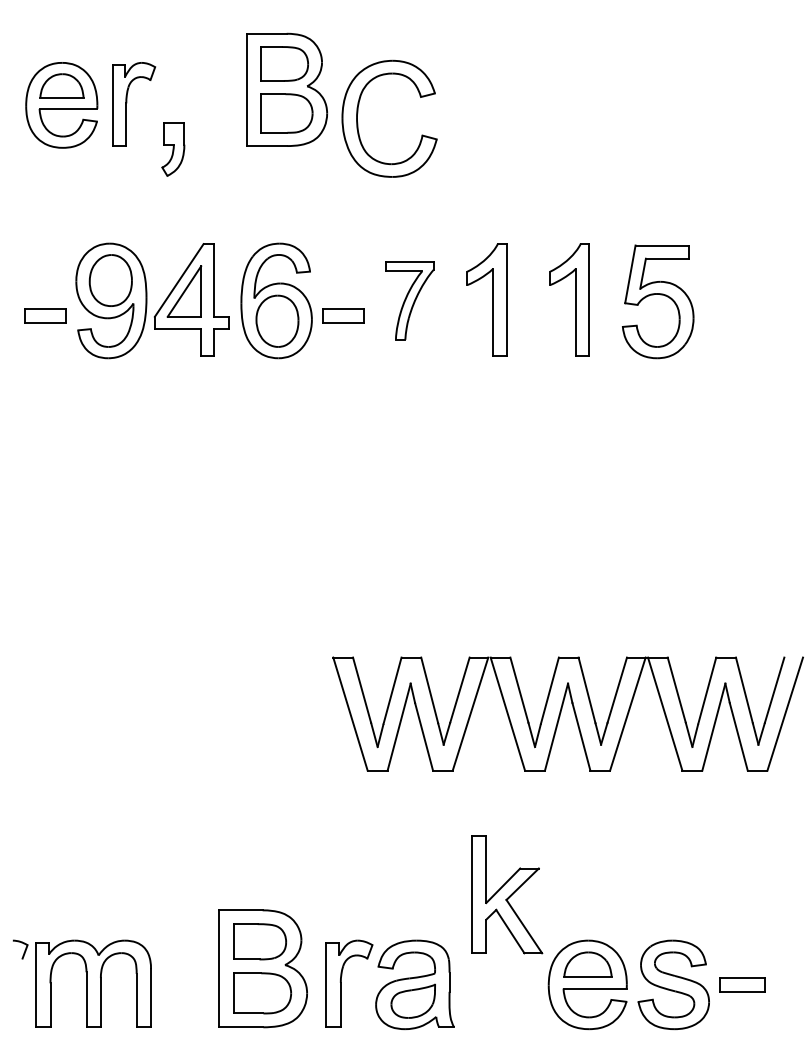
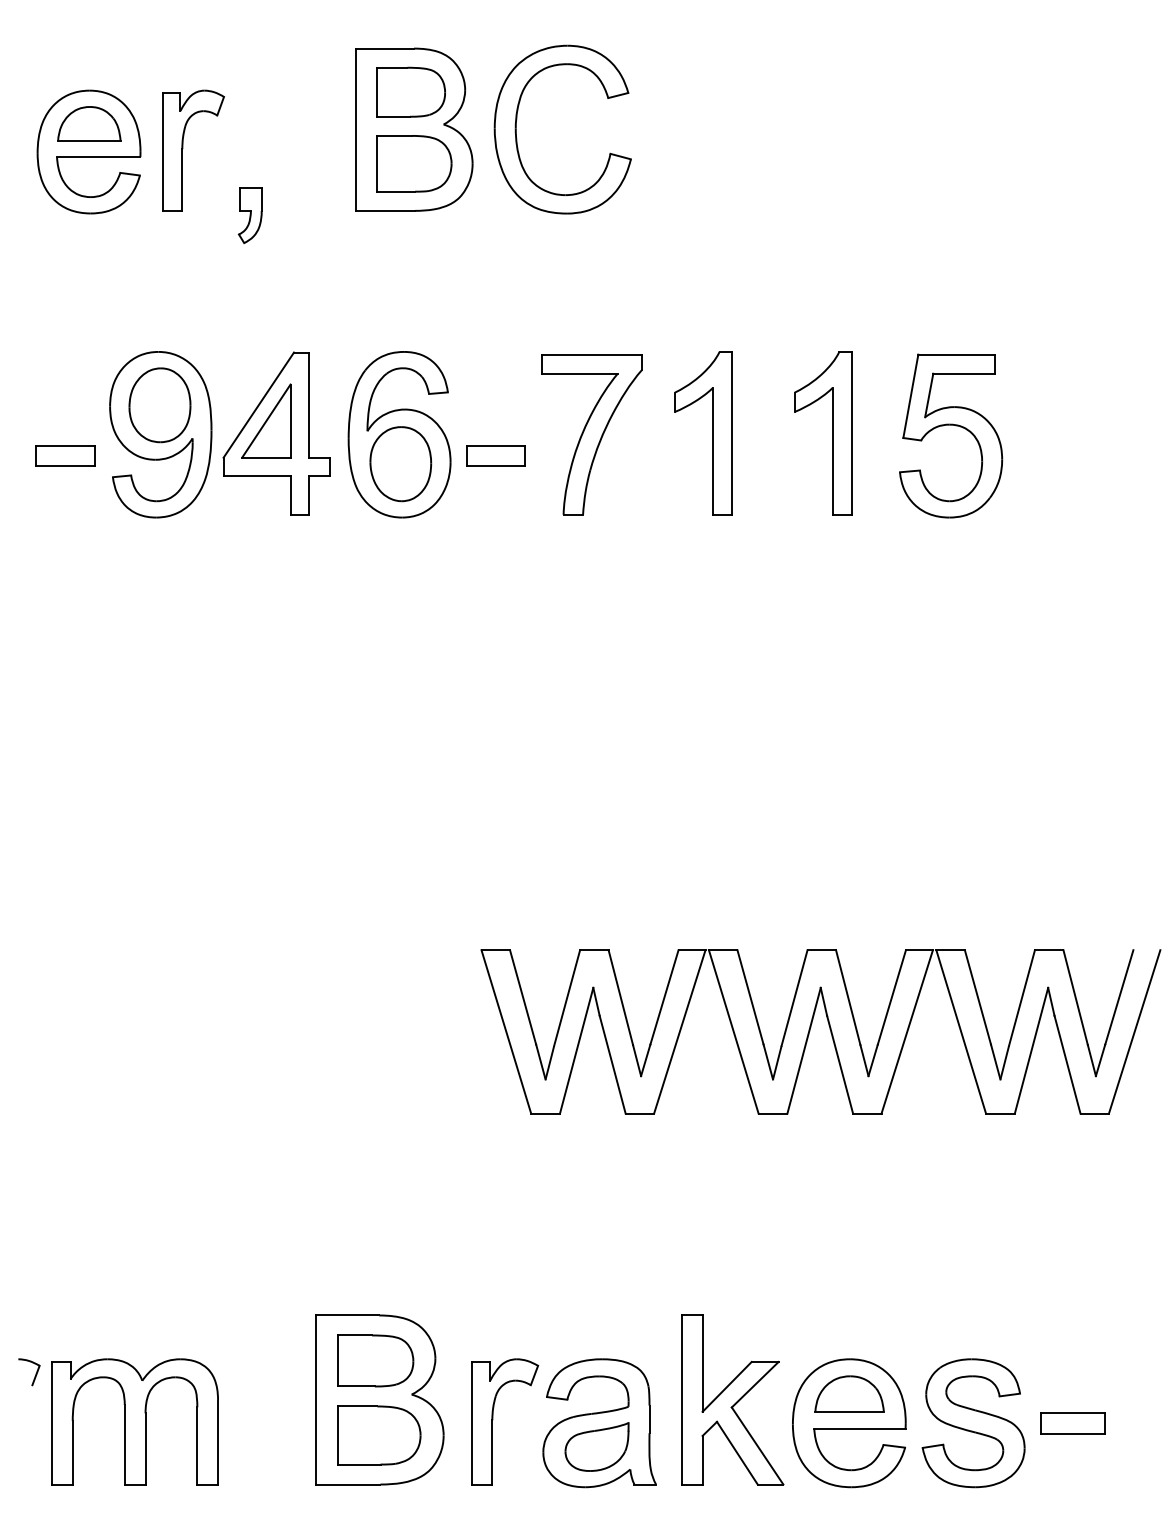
part: (358, 113) -> (517, 121), moved
part: (173, 149) -> (250, 215), size x0.71
part: (409, 300) -> (591, 434), size x1.43
part: (507, 894) -> (733, 1399), moved

